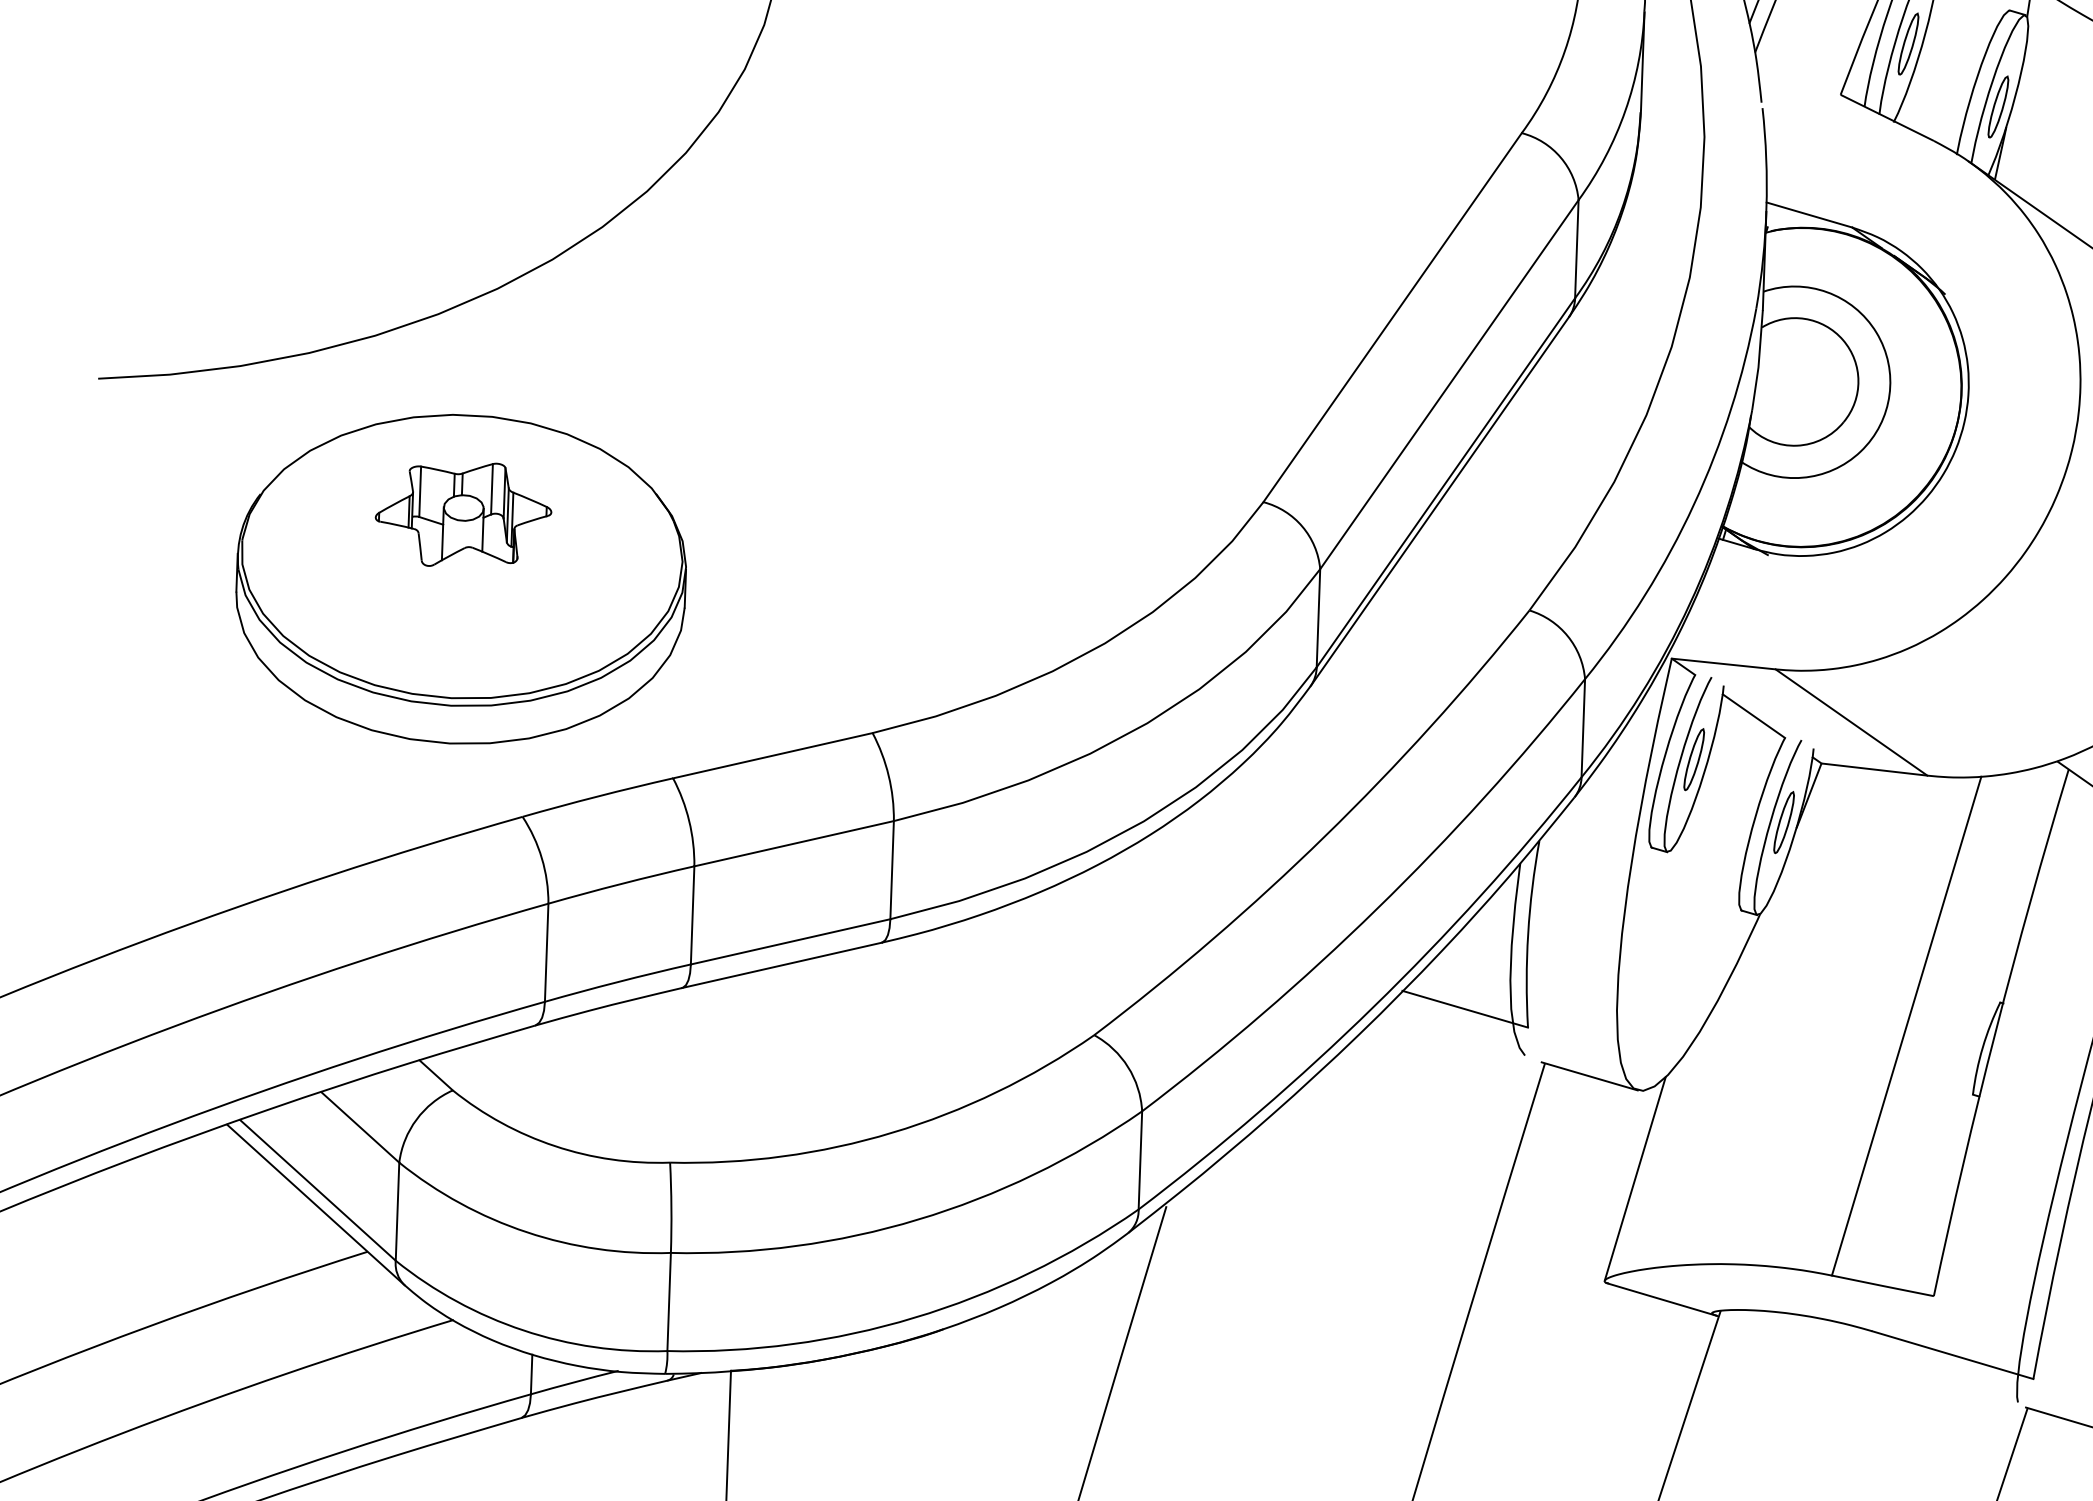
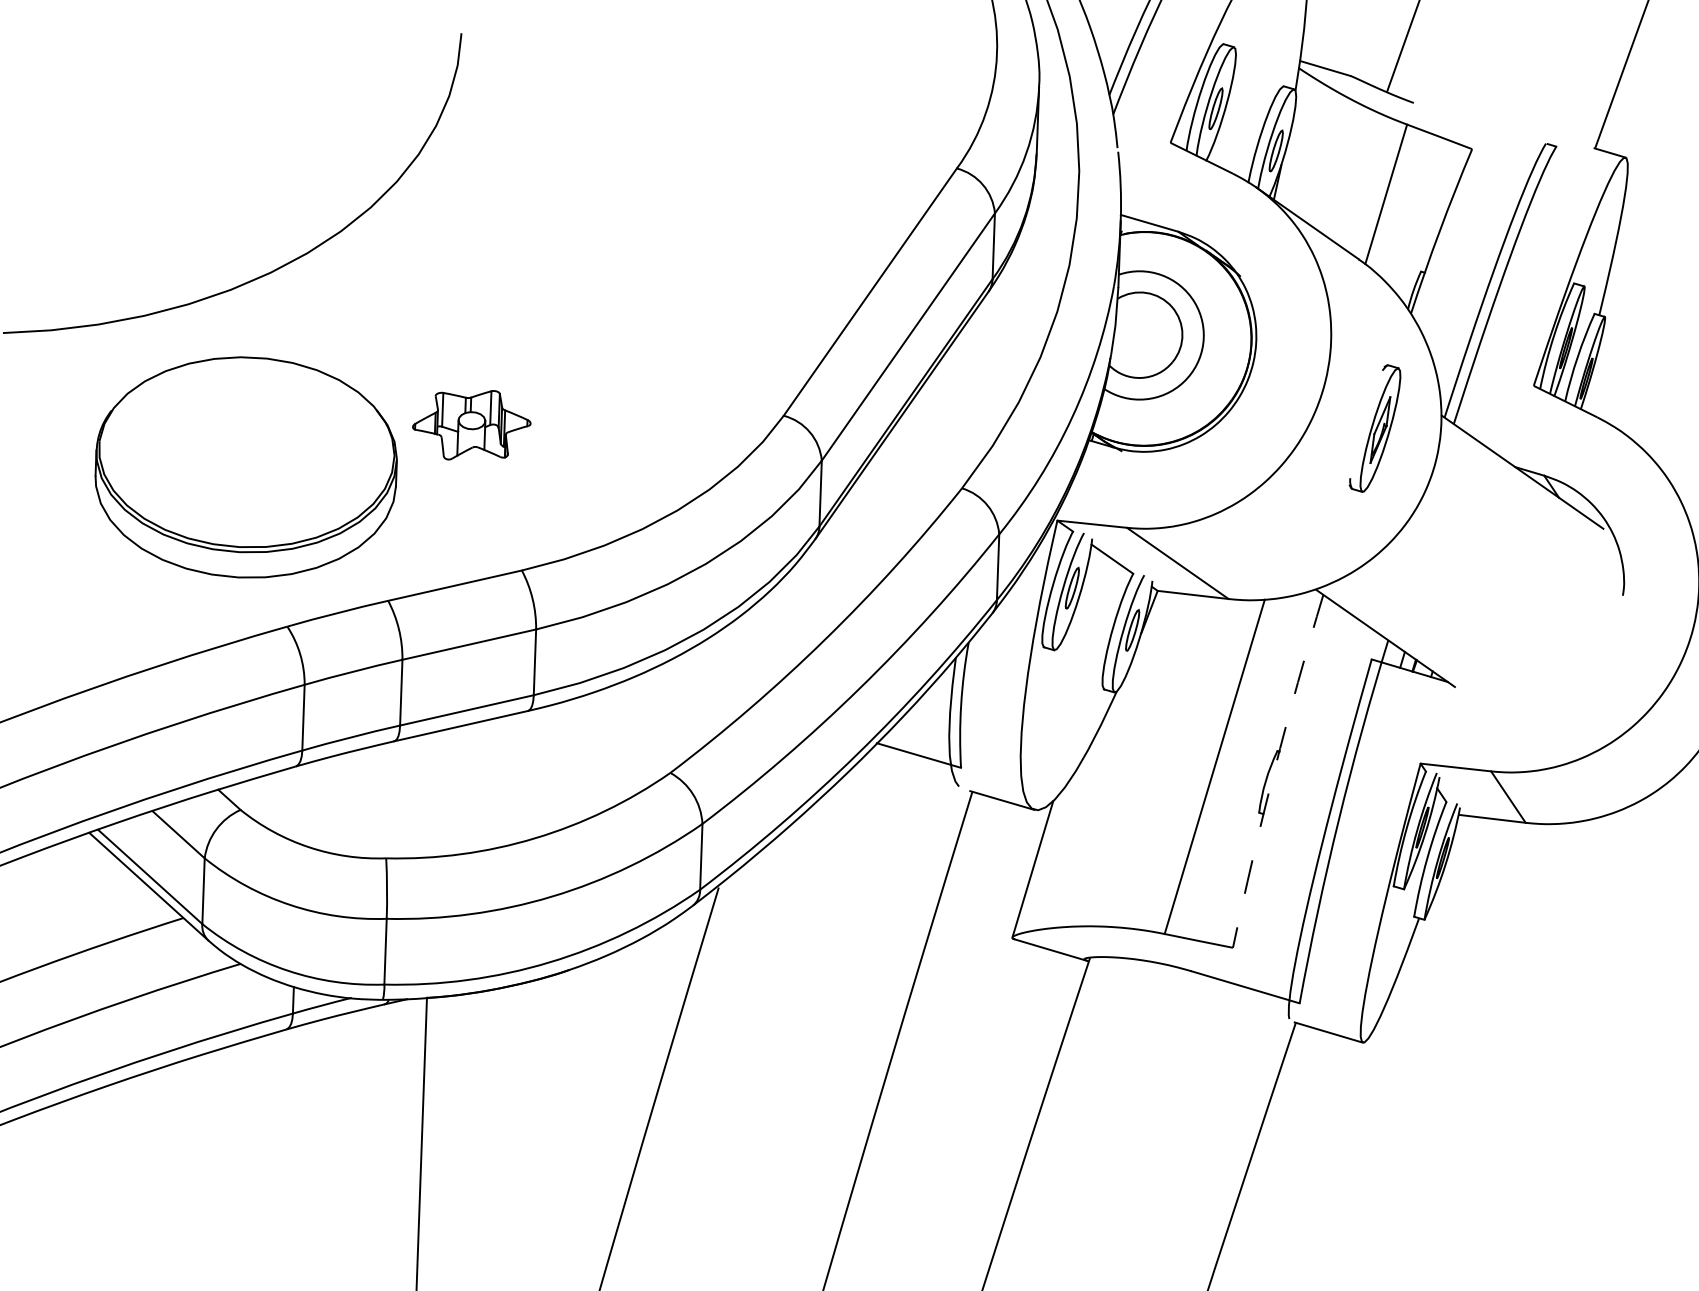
part: (463, 515) -> (471, 425), moved
arc: (1995, 1031) -> (1274, 770), solid -> dashed

